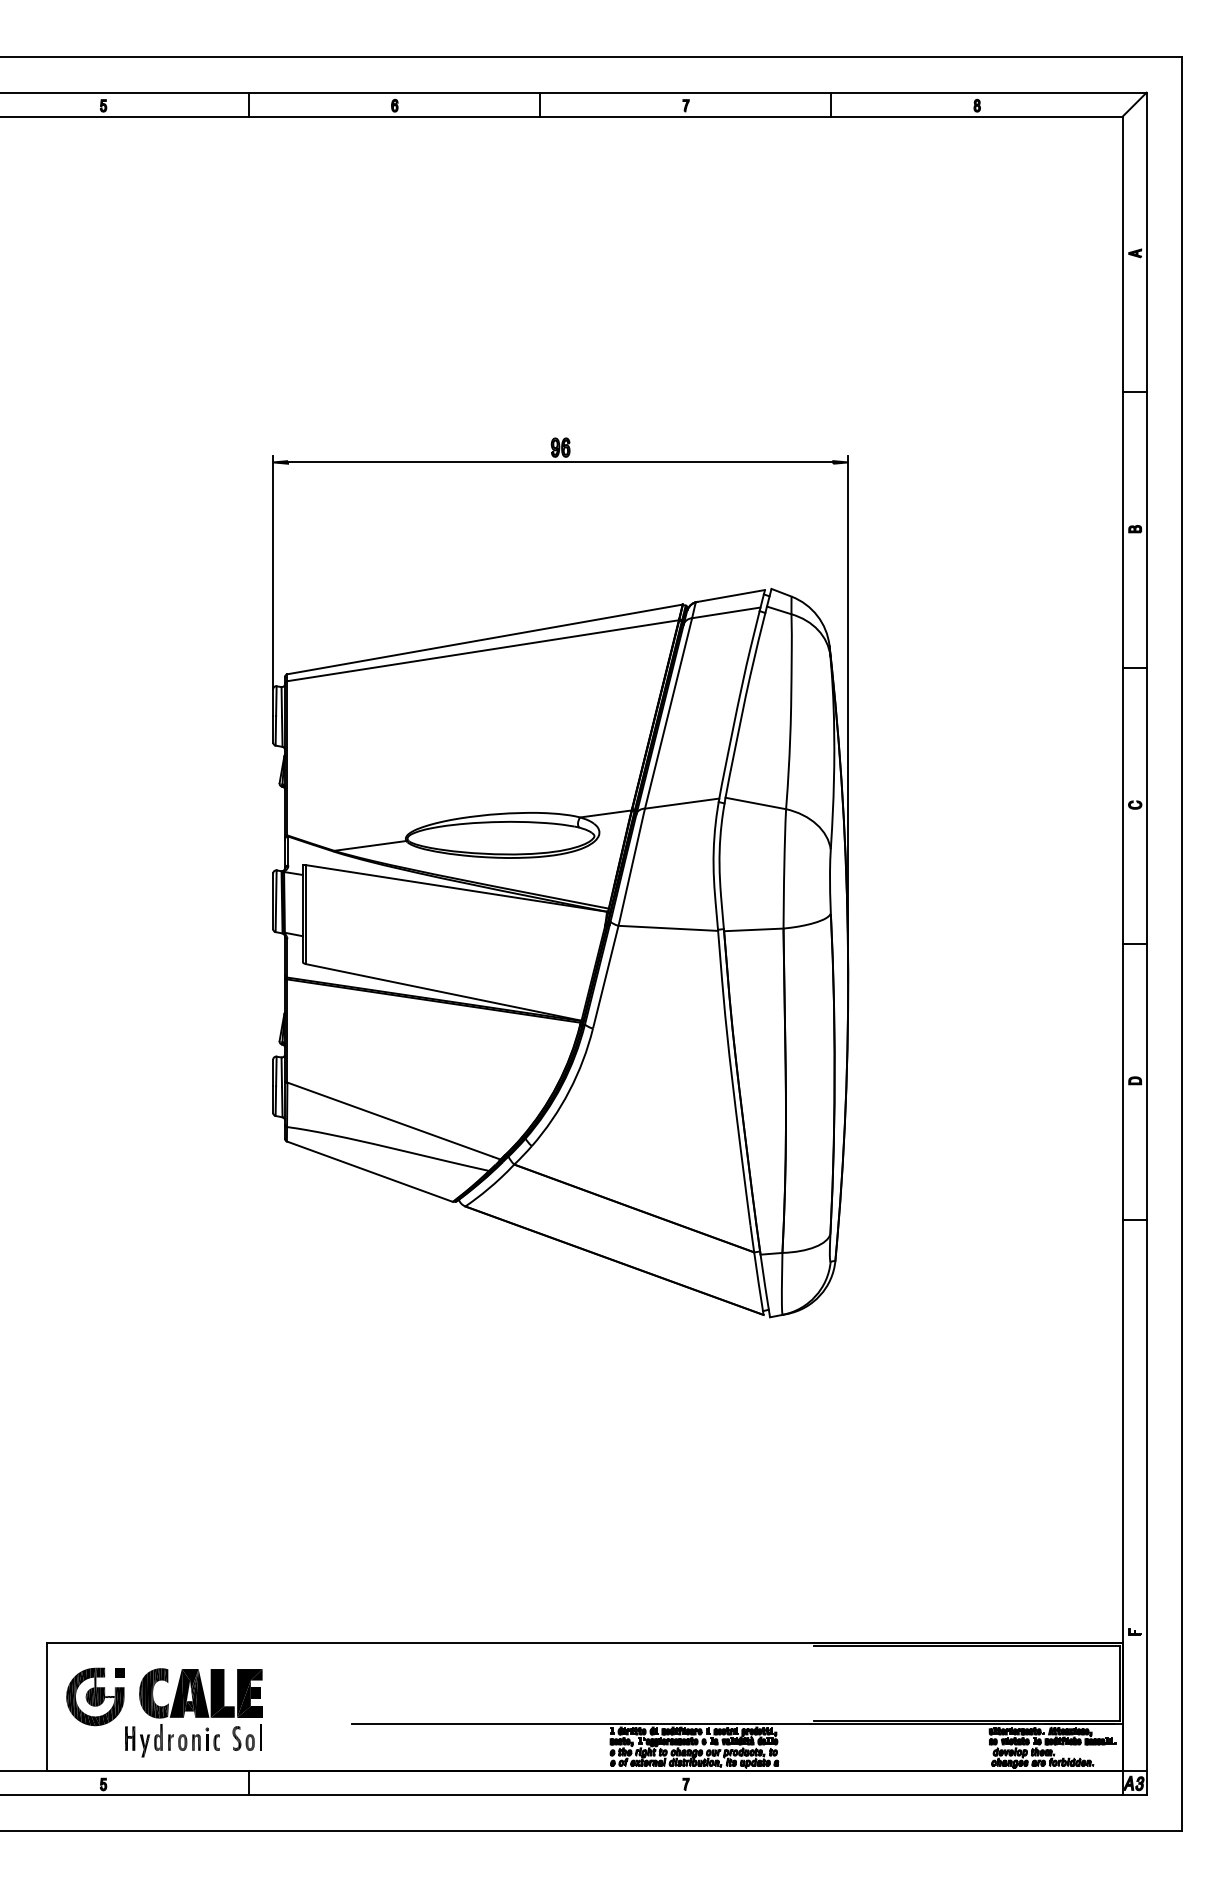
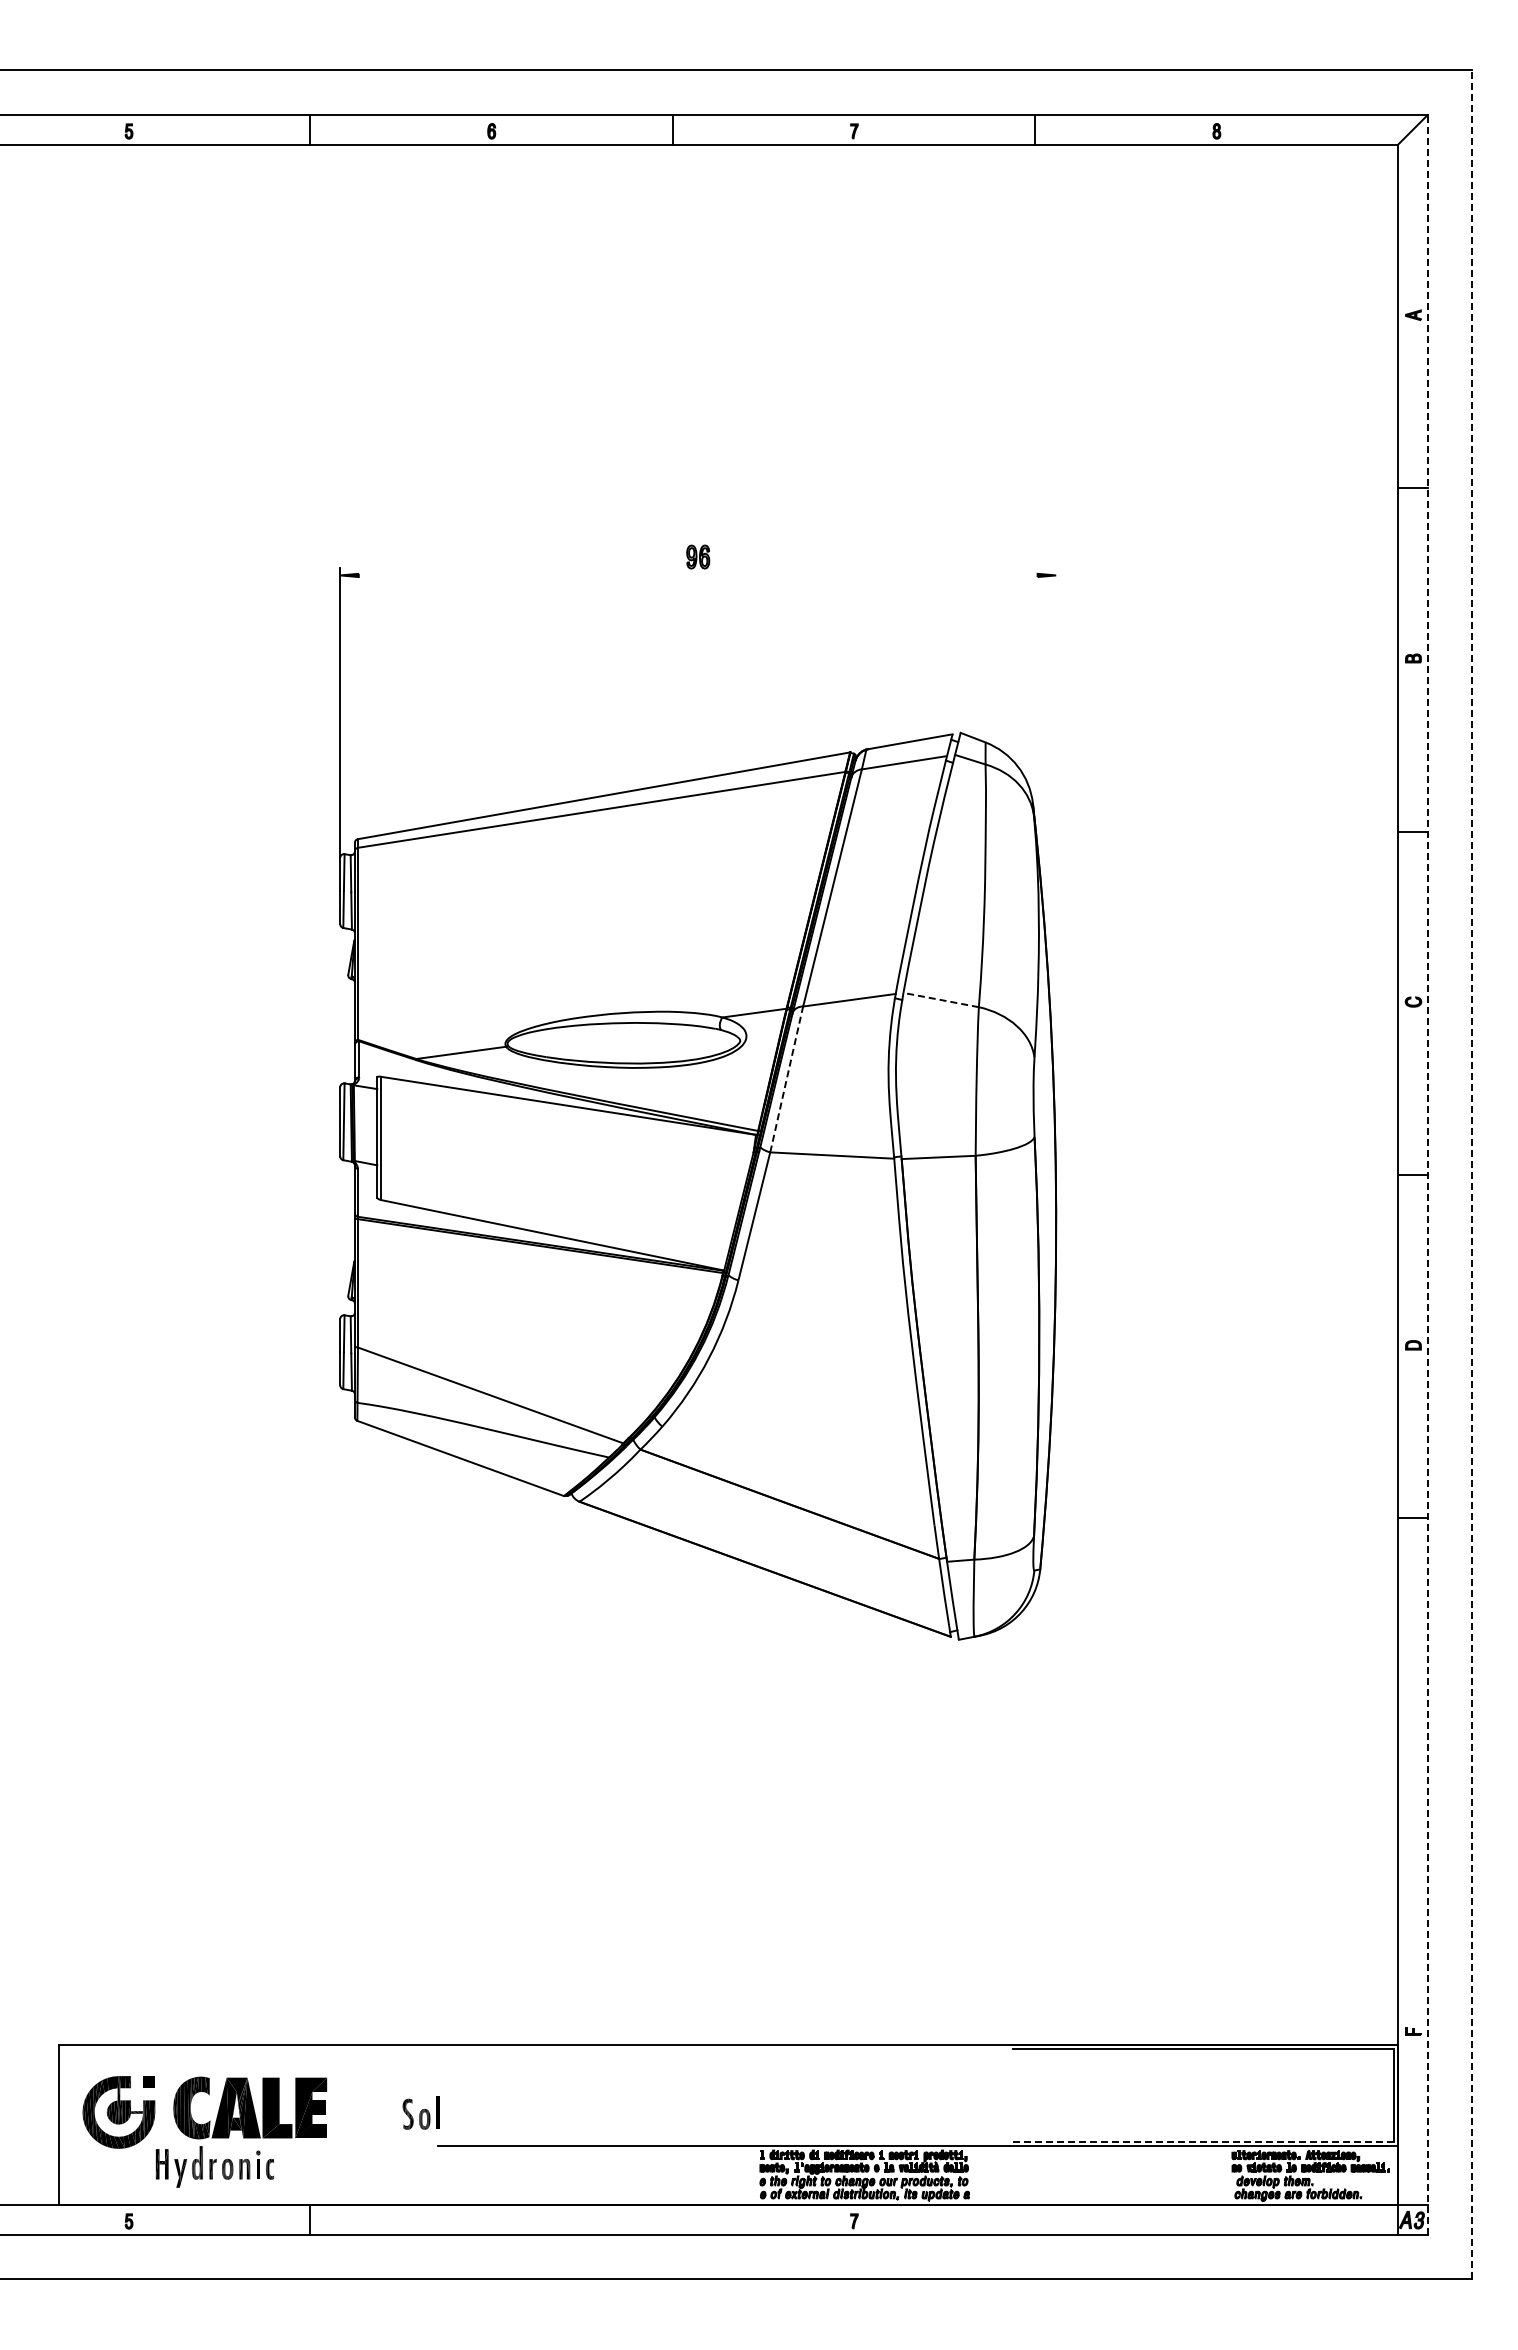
line: (560, 462) -> (697, 575), removed
line: (848, 719) -> (1056, 895), removed
line: (755, 803) -> (940, 999), solid -> dashed
line: (631, 867) -> (786, 1079), solid -> dashed
line: (1182, 943) -> (1472, 1174), solid -> dashed
line: (1146, 944) -> (1427, 1175), solid -> dashed
line: (967, 1720) -> (1204, 2141), solid -> dashed
part: (246, 1737) -> (420, 2112), moved

